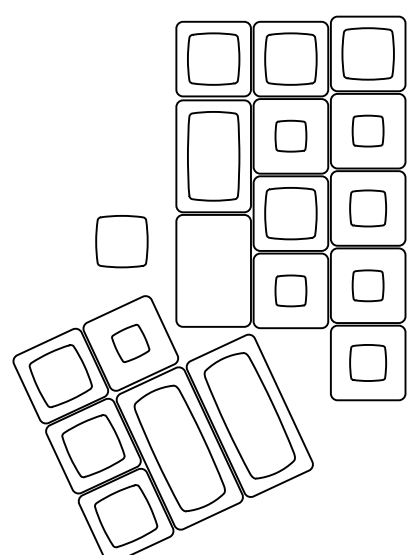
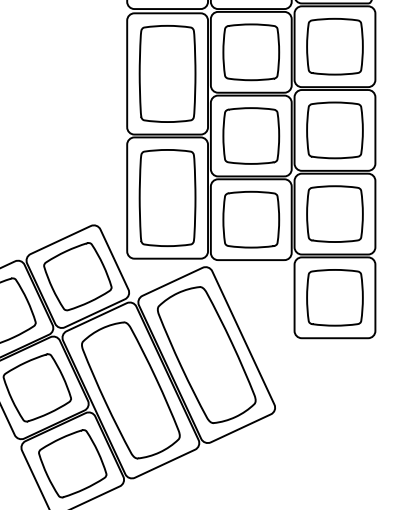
part: (367, 130) -> (334, 45), size x1.67
part: (290, 135) -> (250, 51), size x1.67
part: (367, 208) -> (334, 130), size x1.43
part: (121, 241) -> (67, 166), removed
part: (213, 270) -> (167, 197), added
part: (367, 285) -> (334, 213), size x1.67
part: (290, 290) -> (250, 219), size x1.67
part: (130, 343) -> (77, 276), size x1.67
part: (367, 362) -> (334, 297), size x1.43

